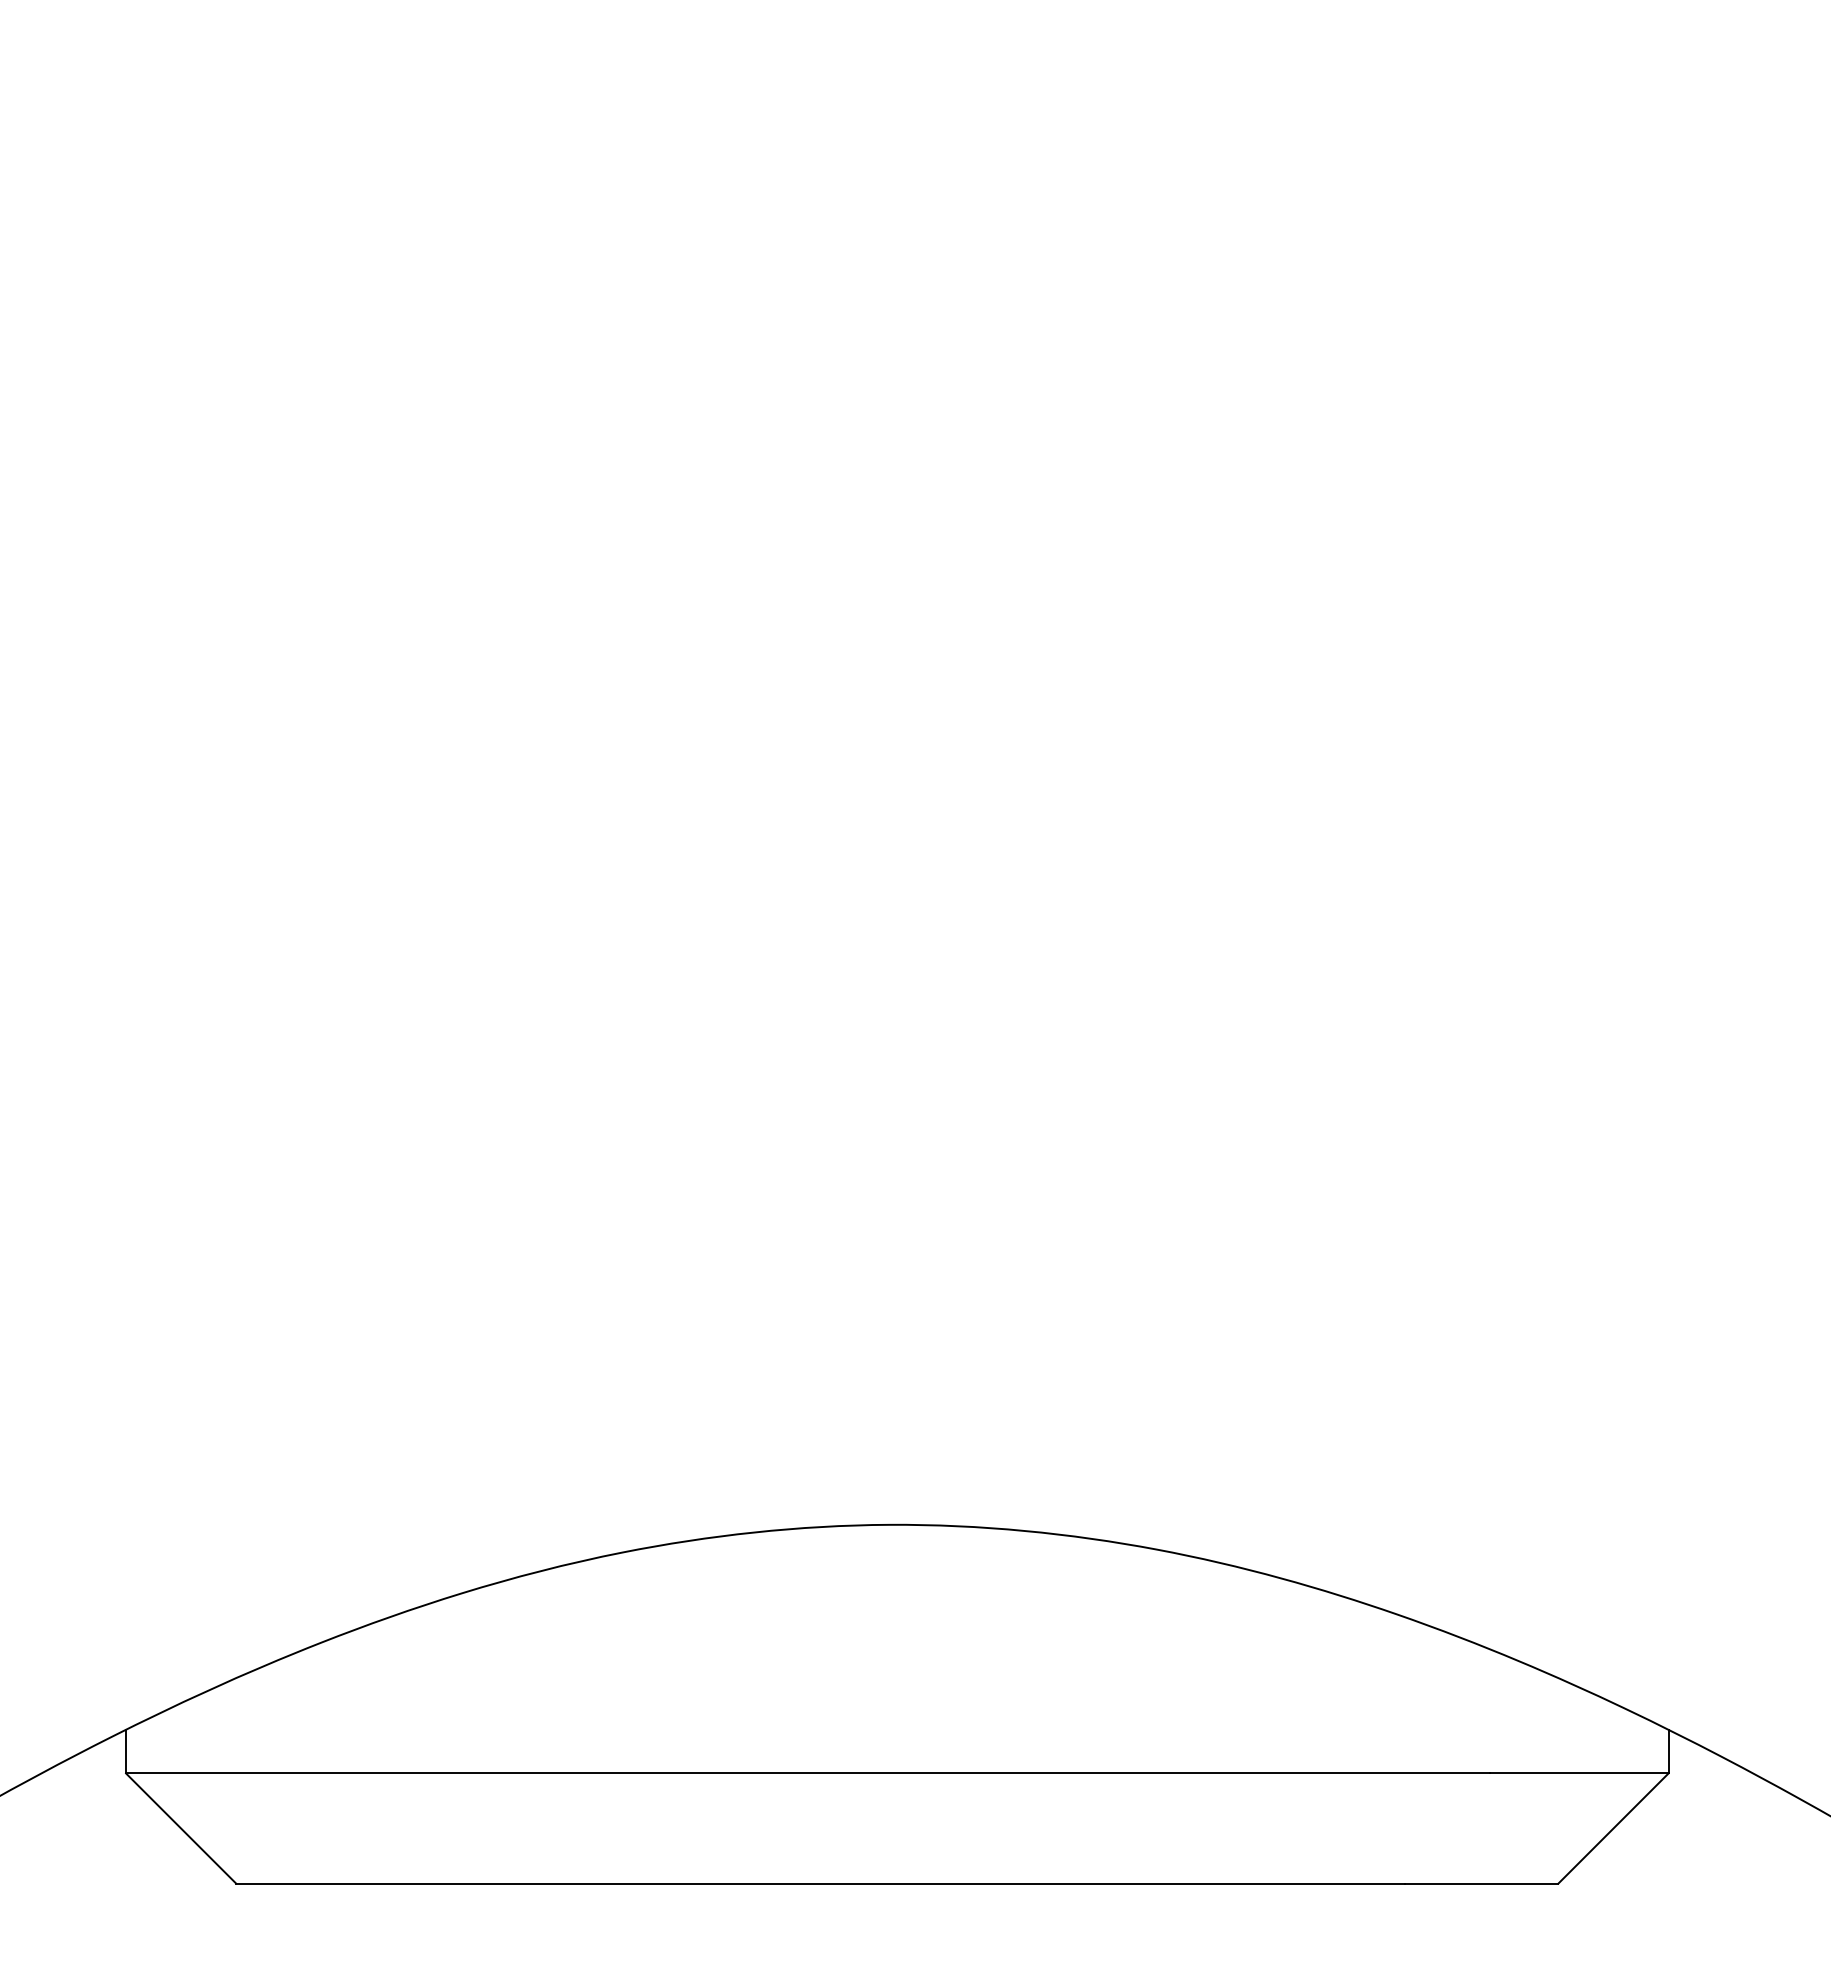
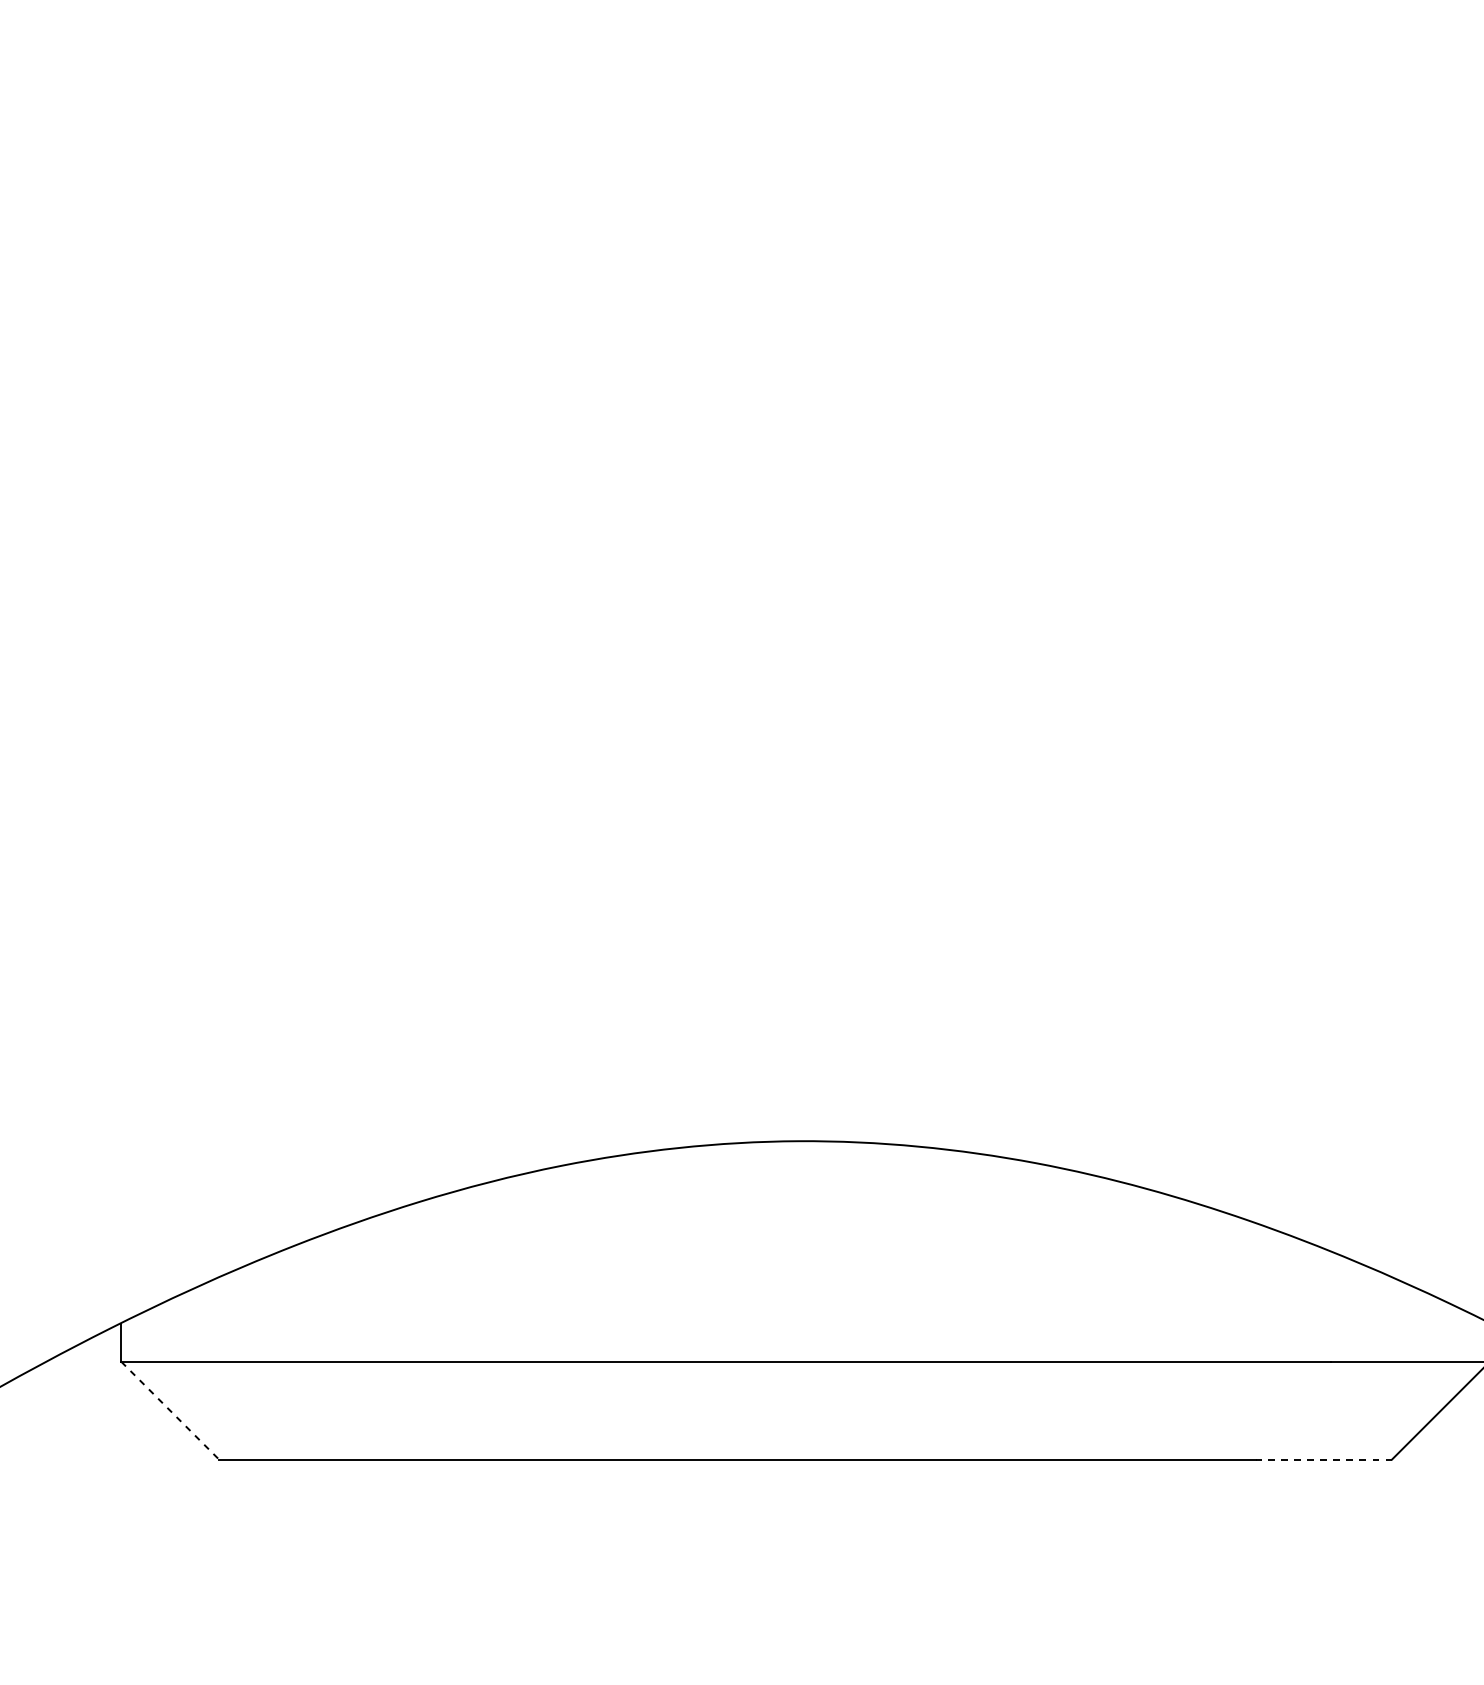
line: (181, 1828) -> (170, 1410), solid -> dashed
line: (1481, 1883) -> (1323, 1459), solid -> dashed

